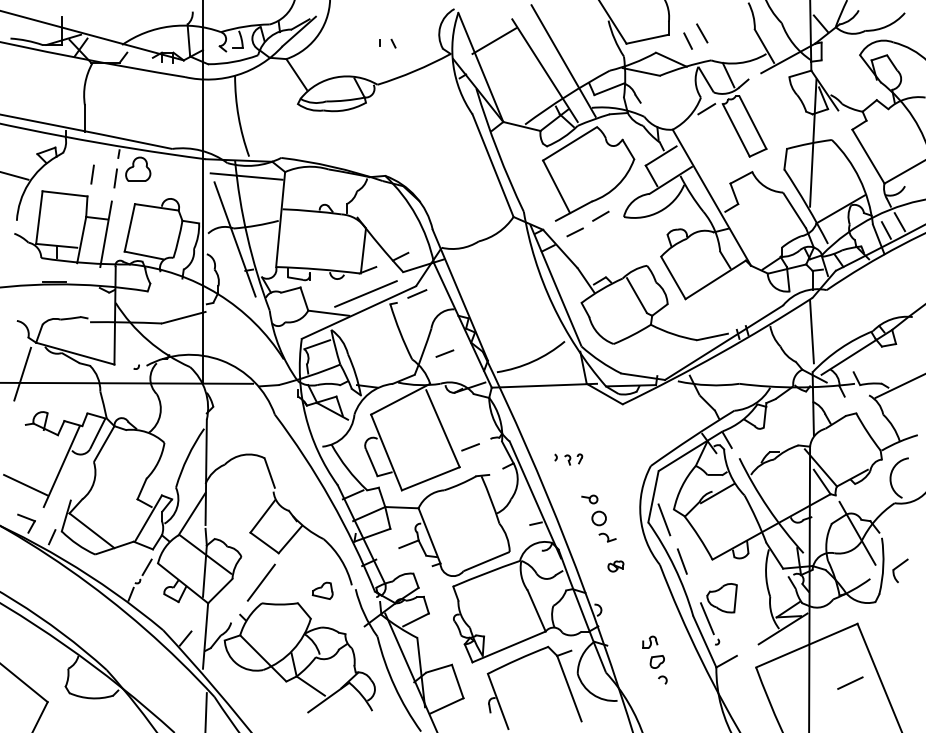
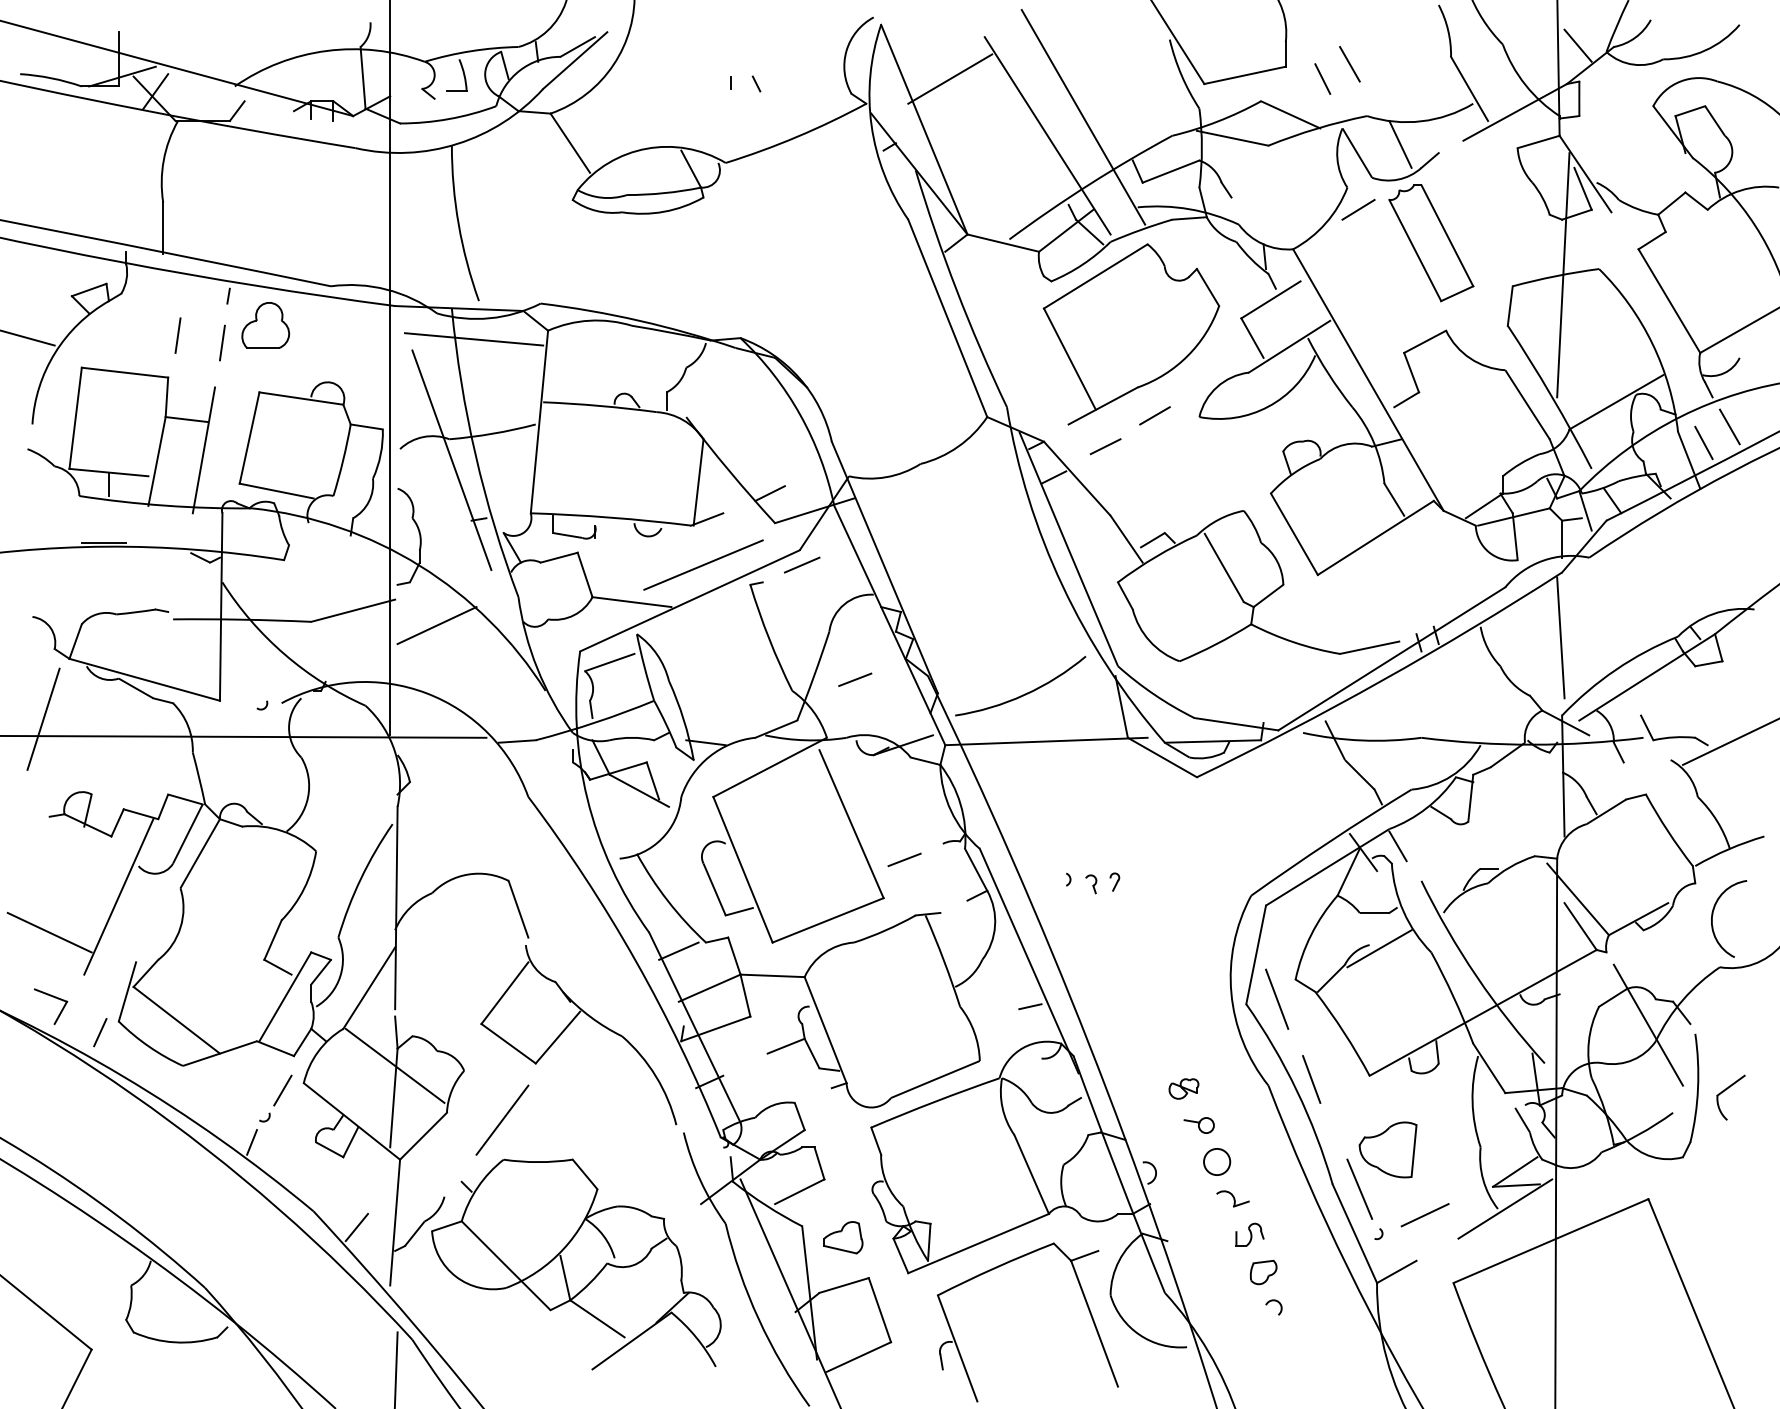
line: (226, 325) -> (435, 625), added
part: (598, 518) -> (1215, 1162), moved
part: (322, 590) -> (842, 1236), moved
line: (850, 682) -> (1425, 1213), moved

